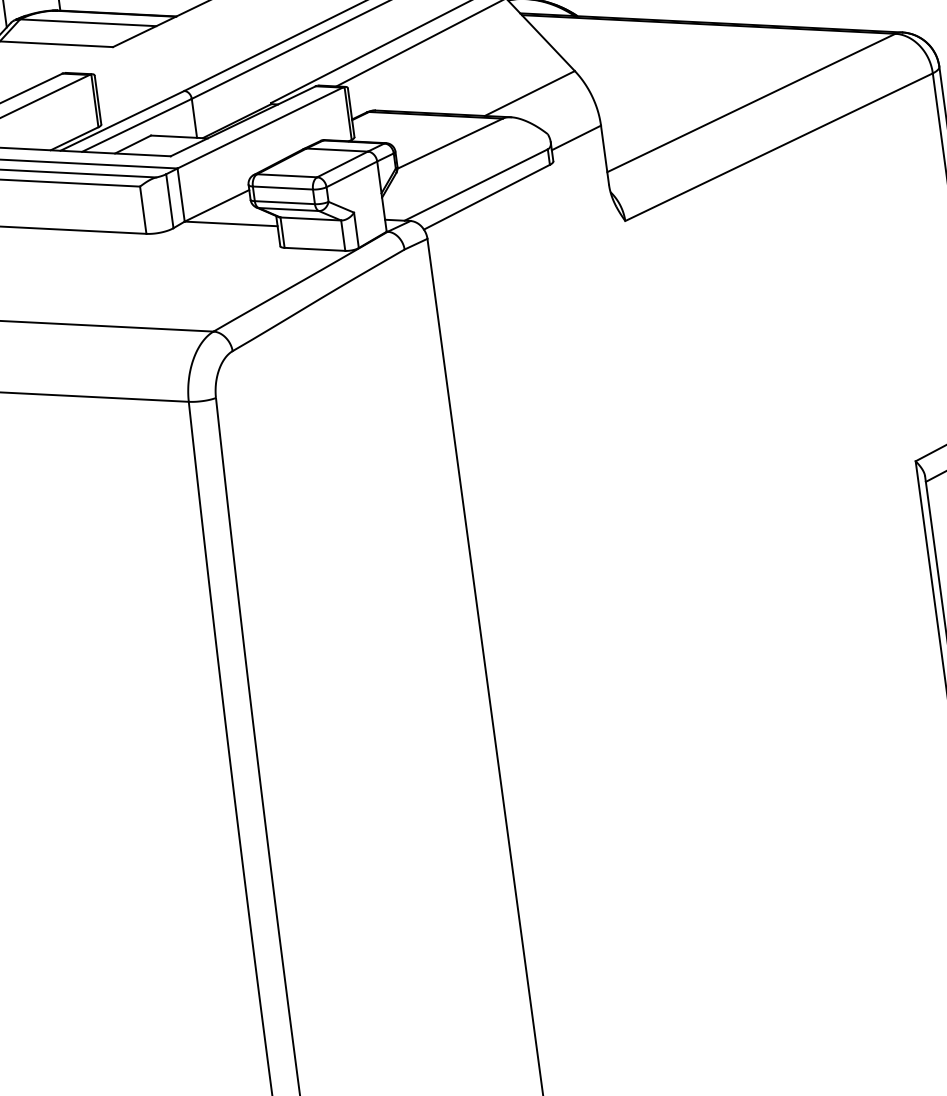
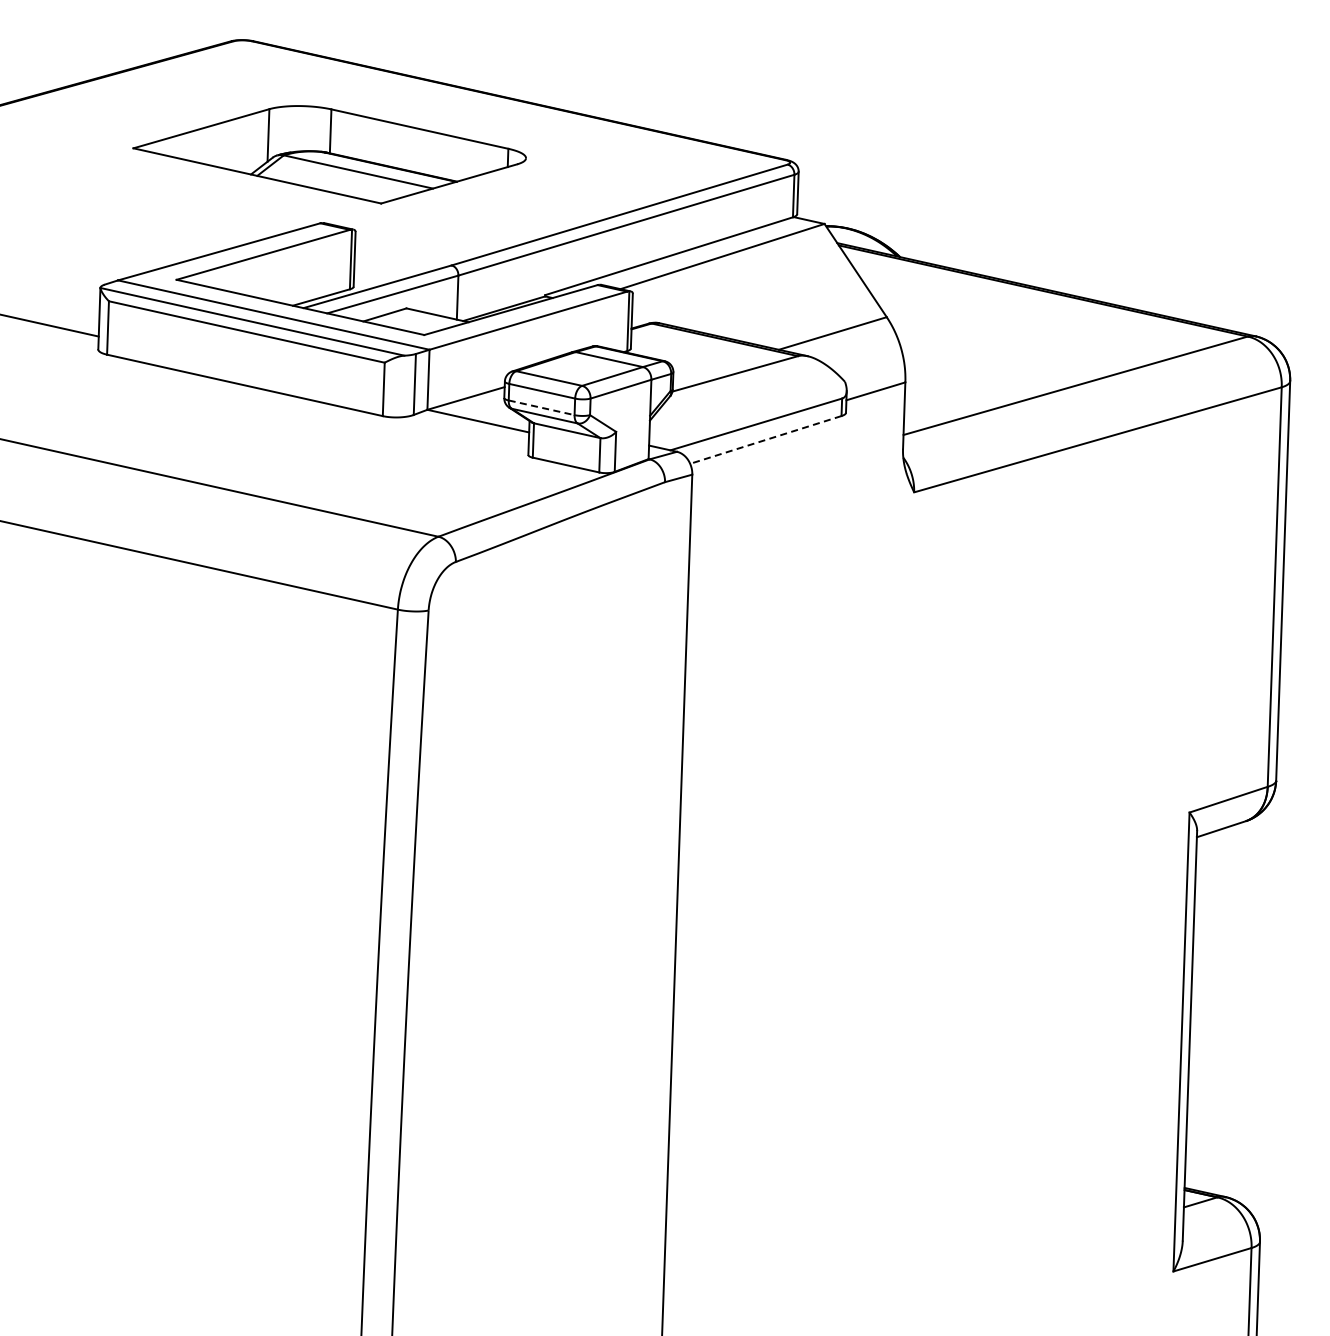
line: (486, 197) -> (765, 440), solid -> dashed
line: (284, 202) -> (541, 407), solid -> dashed

